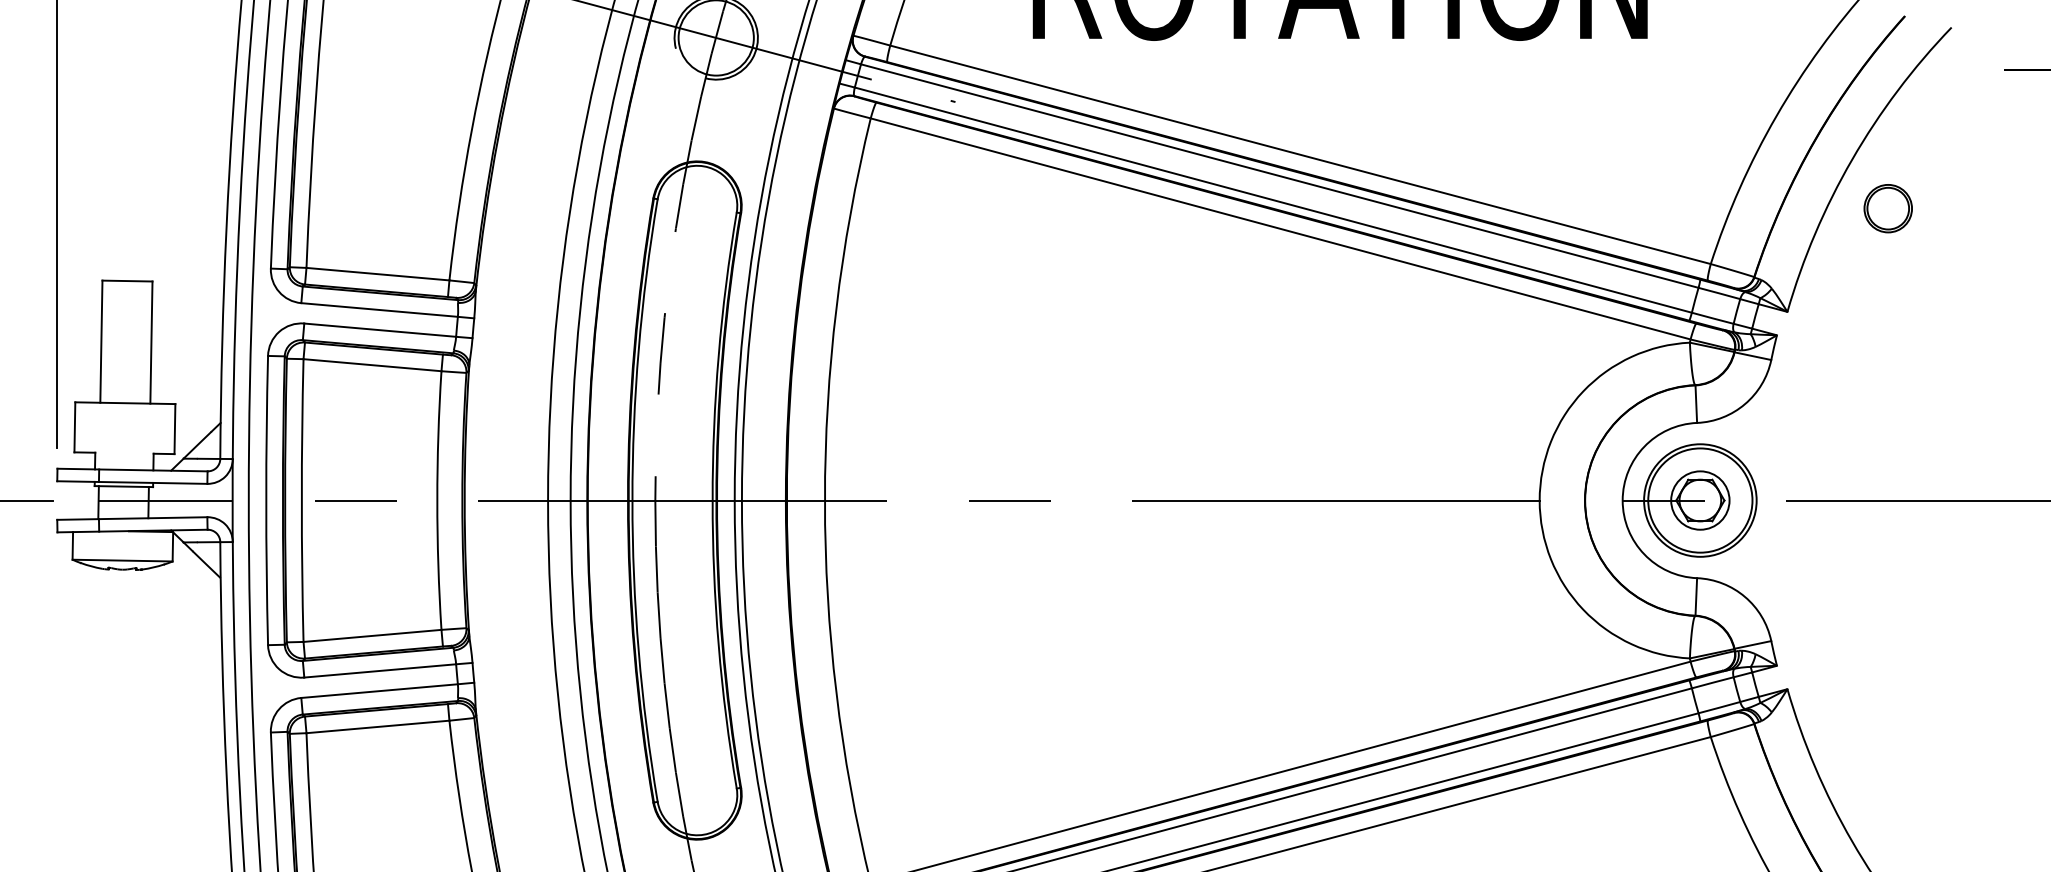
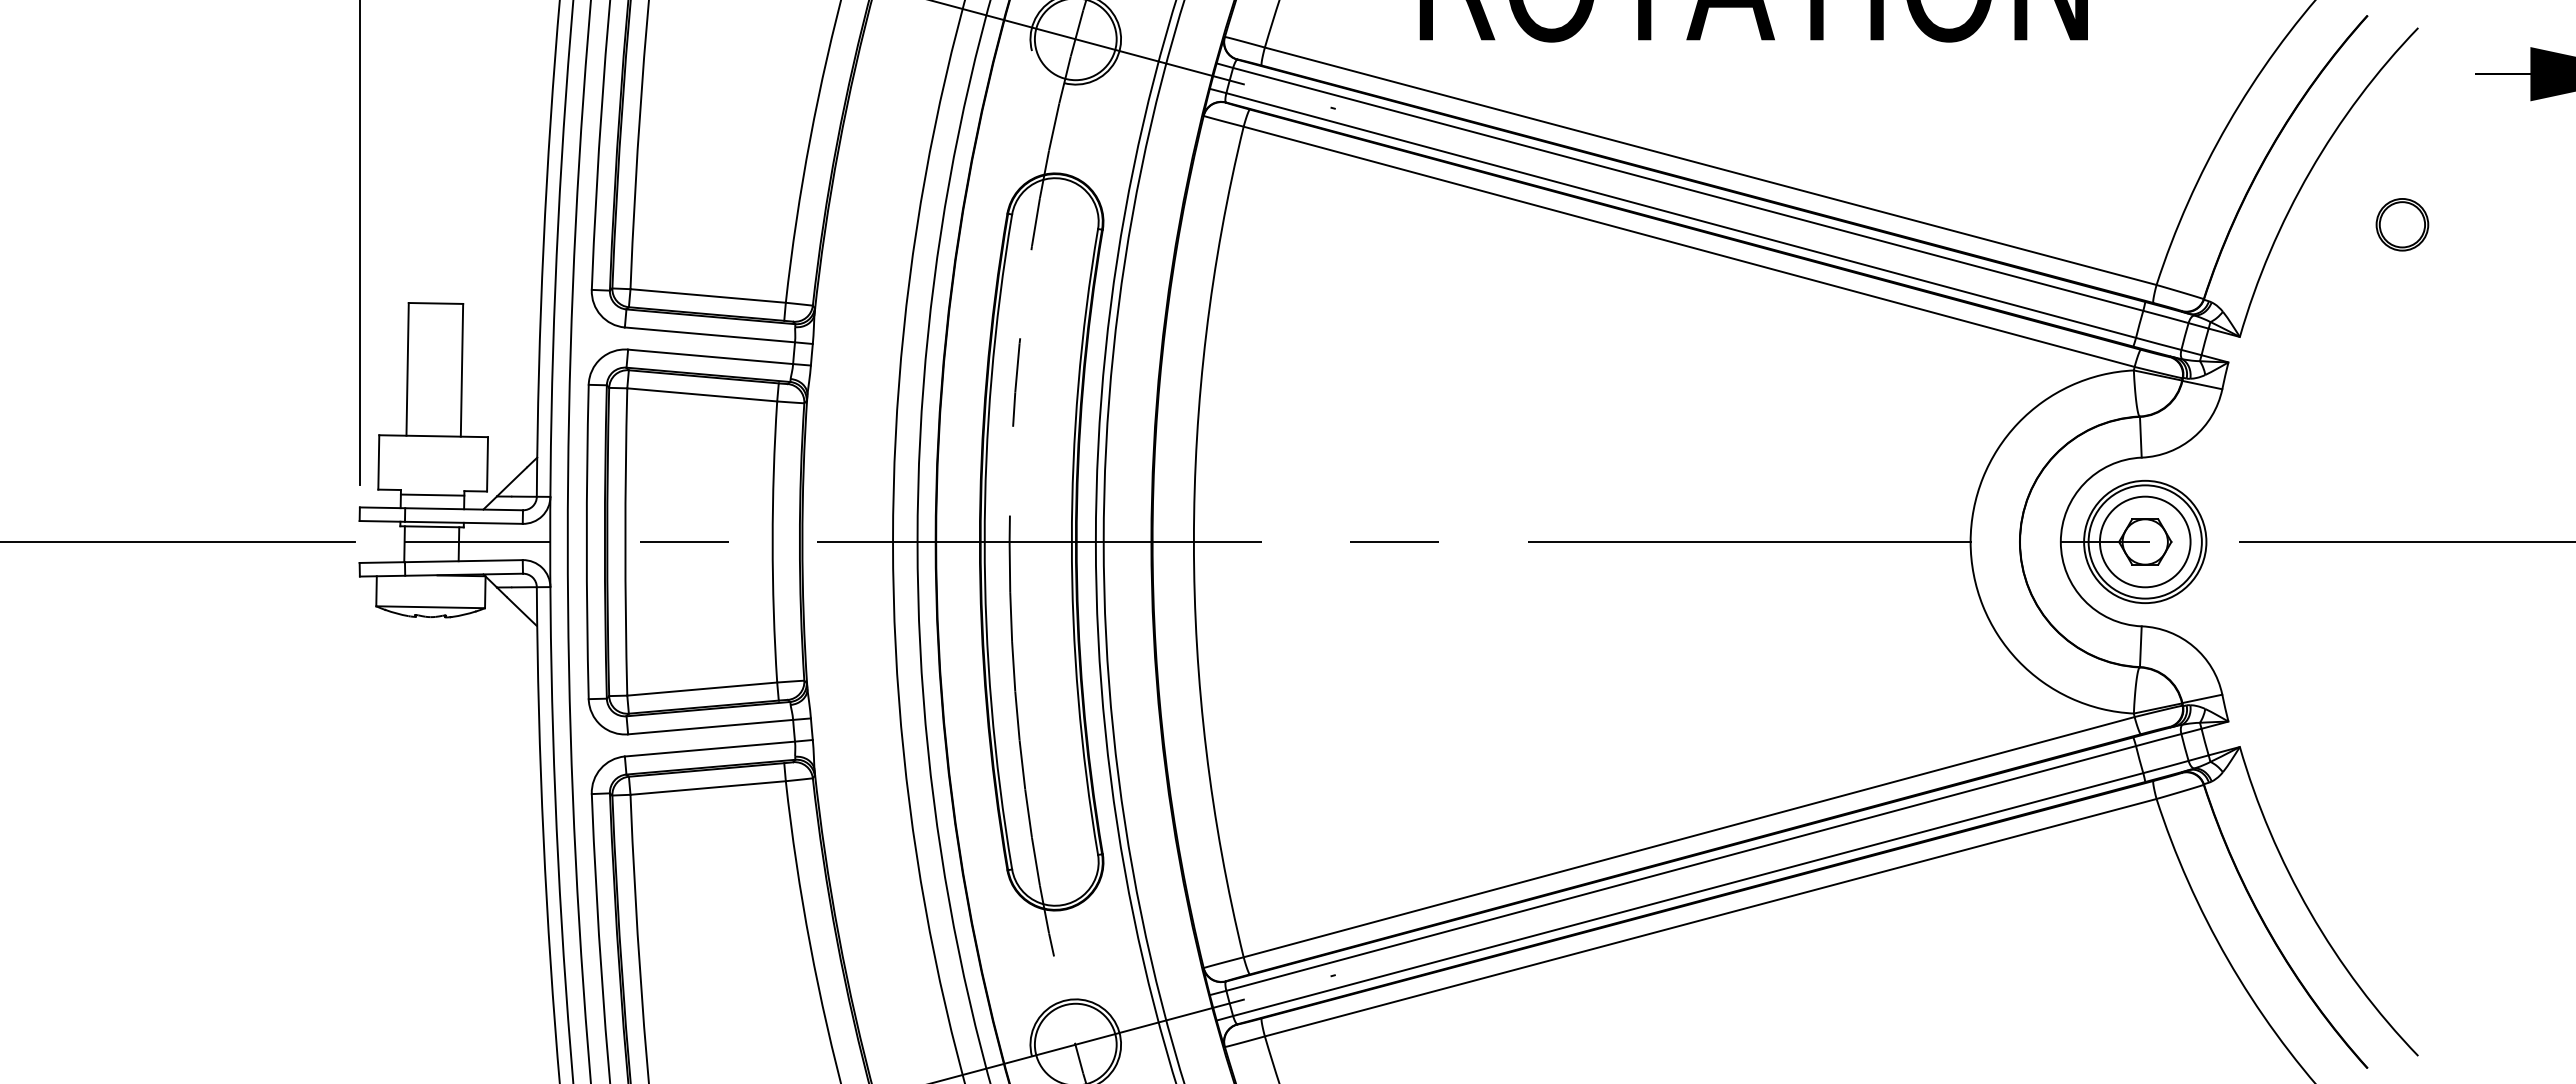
part: (1888, 208) -> (2402, 224), moved
line: (124, 456) -> (432, 494), added
circle: (1699, 500) -> (2144, 541), size x1.43

